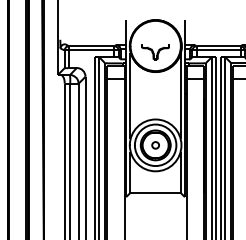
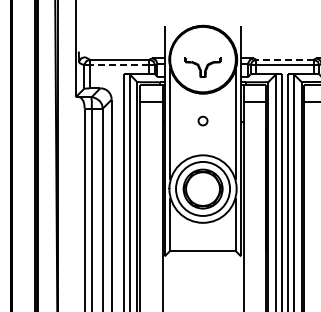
line: (217, 45) -> (283, 59), solid -> dashed
line: (90, 50) -> (118, 65), solid -> dashed
part: (155, 144) -> (202, 120), moved

